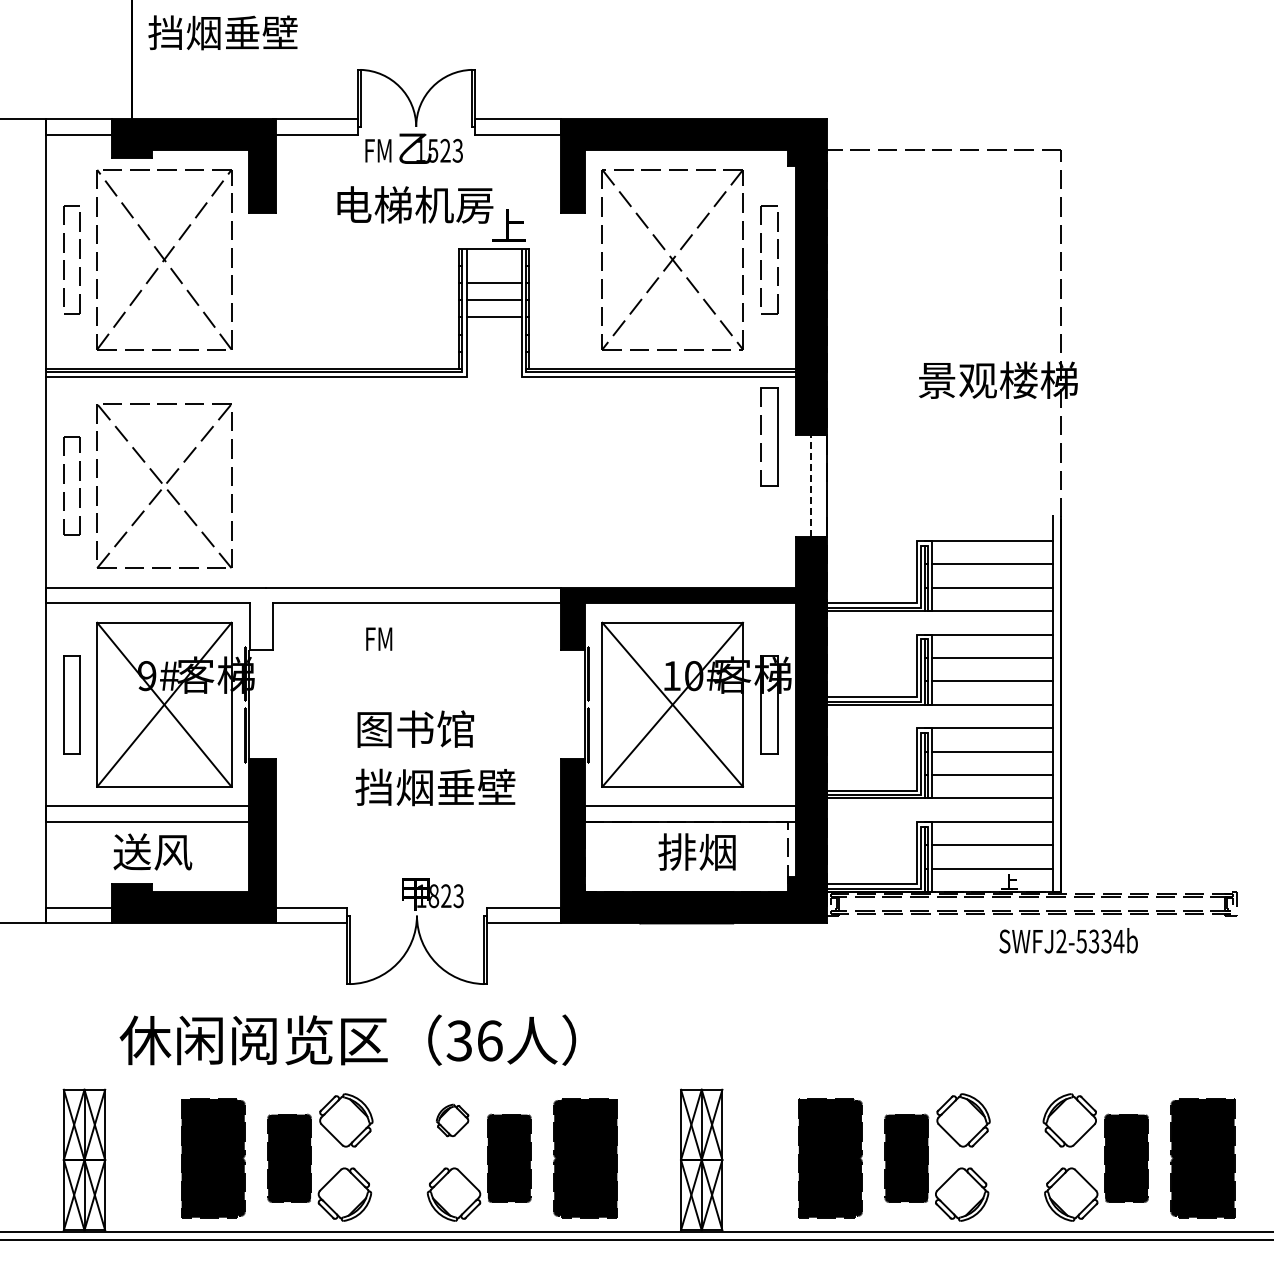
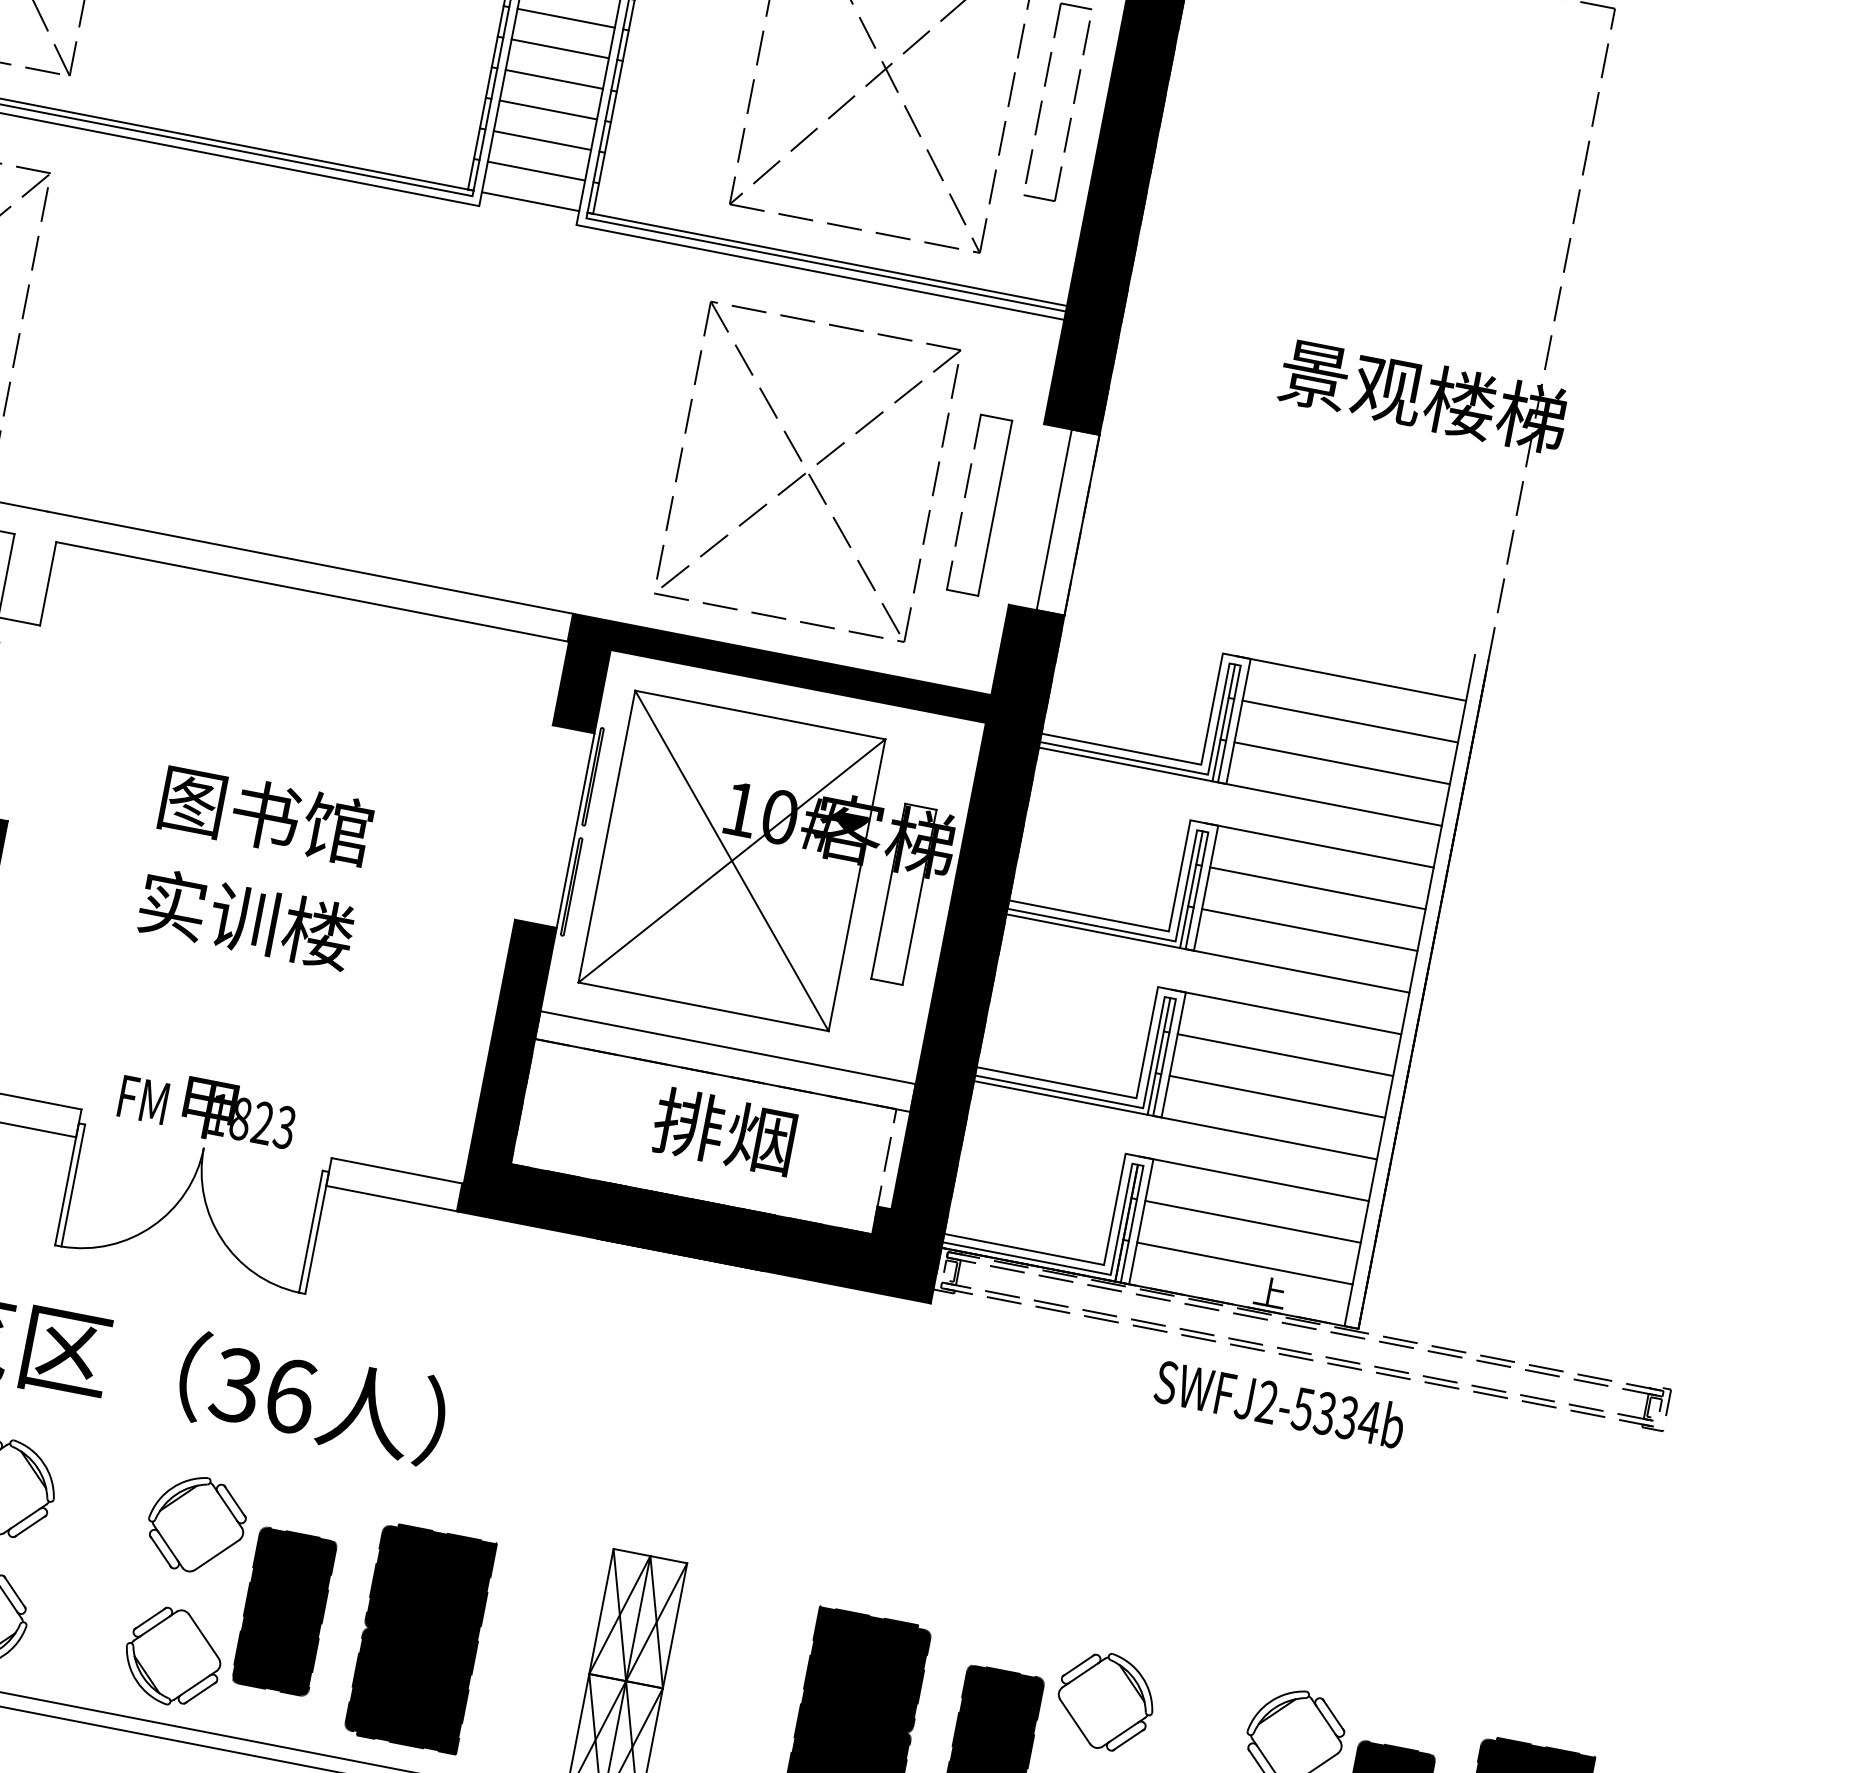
line: (493, 265) -> (564, 17), added
line: (493, 334) -> (541, 139), added
line: (493, 351) -> (535, 170), added
line: (493, 369) -> (529, 202), added
part: (777, 436) -> (994, 506), moved
part: (672, 485) -> (807, 470), added
line: (811, 486) -> (1054, 520), dashed -> solid
text: (379, 638) -> (144, 1098), moved
text: (435, 787) -> (281, 926), 挡烟垂壁 -> 实训楼
text: (1068, 940) -> (1280, 1402), moved
part: (452, 1120) -> (196, 1524), size x1.67

